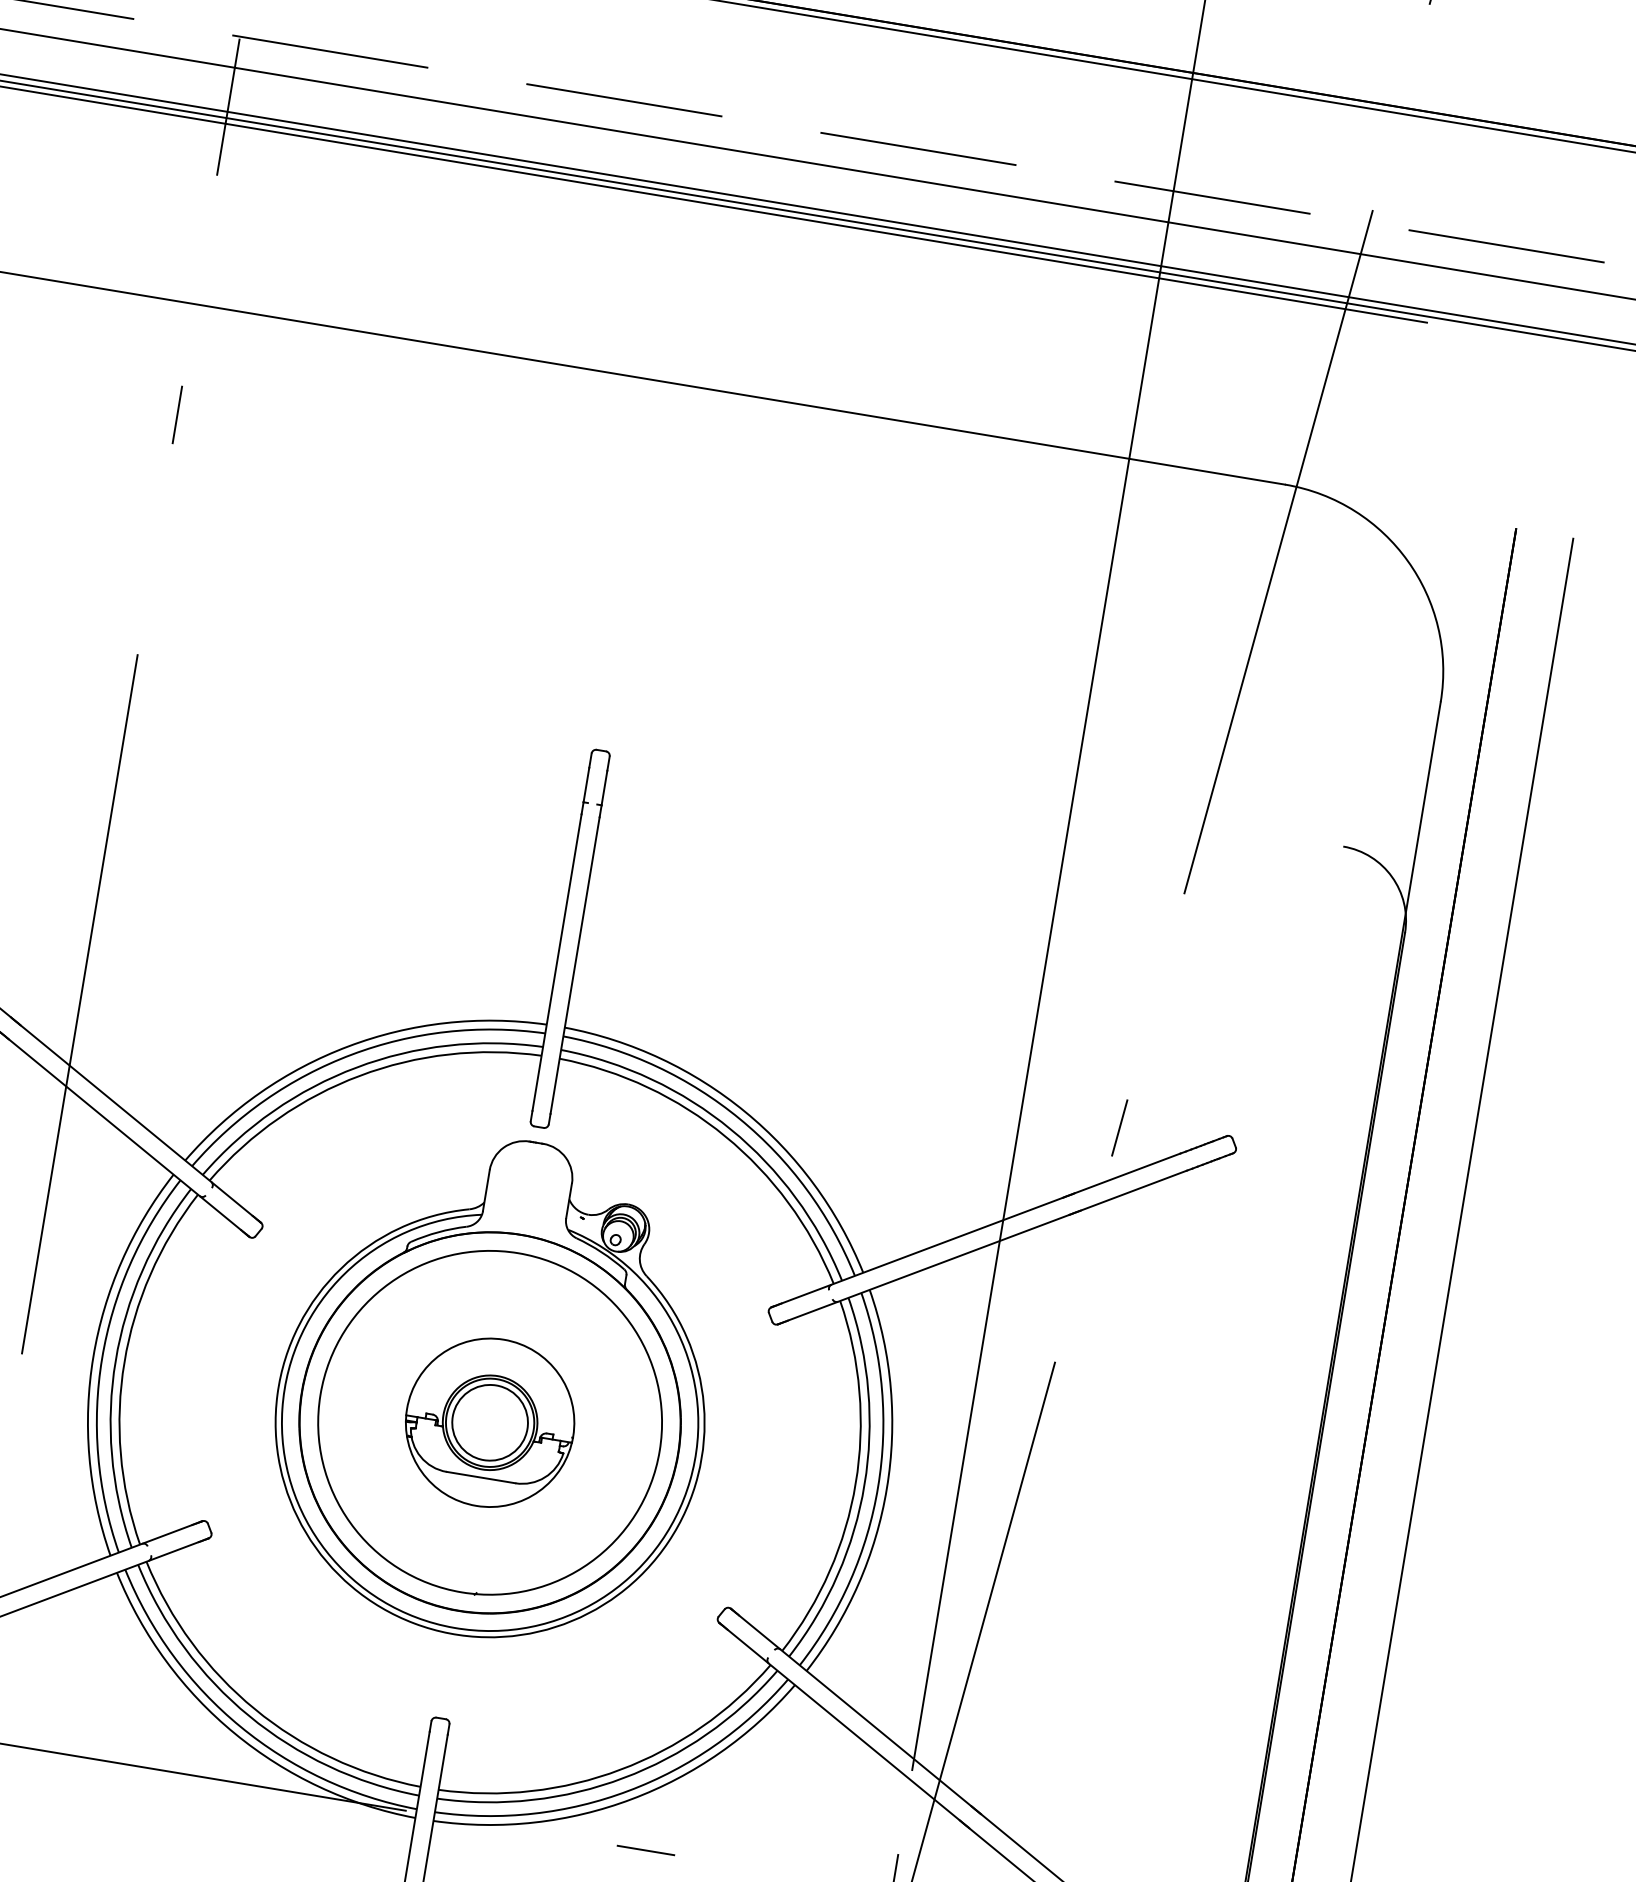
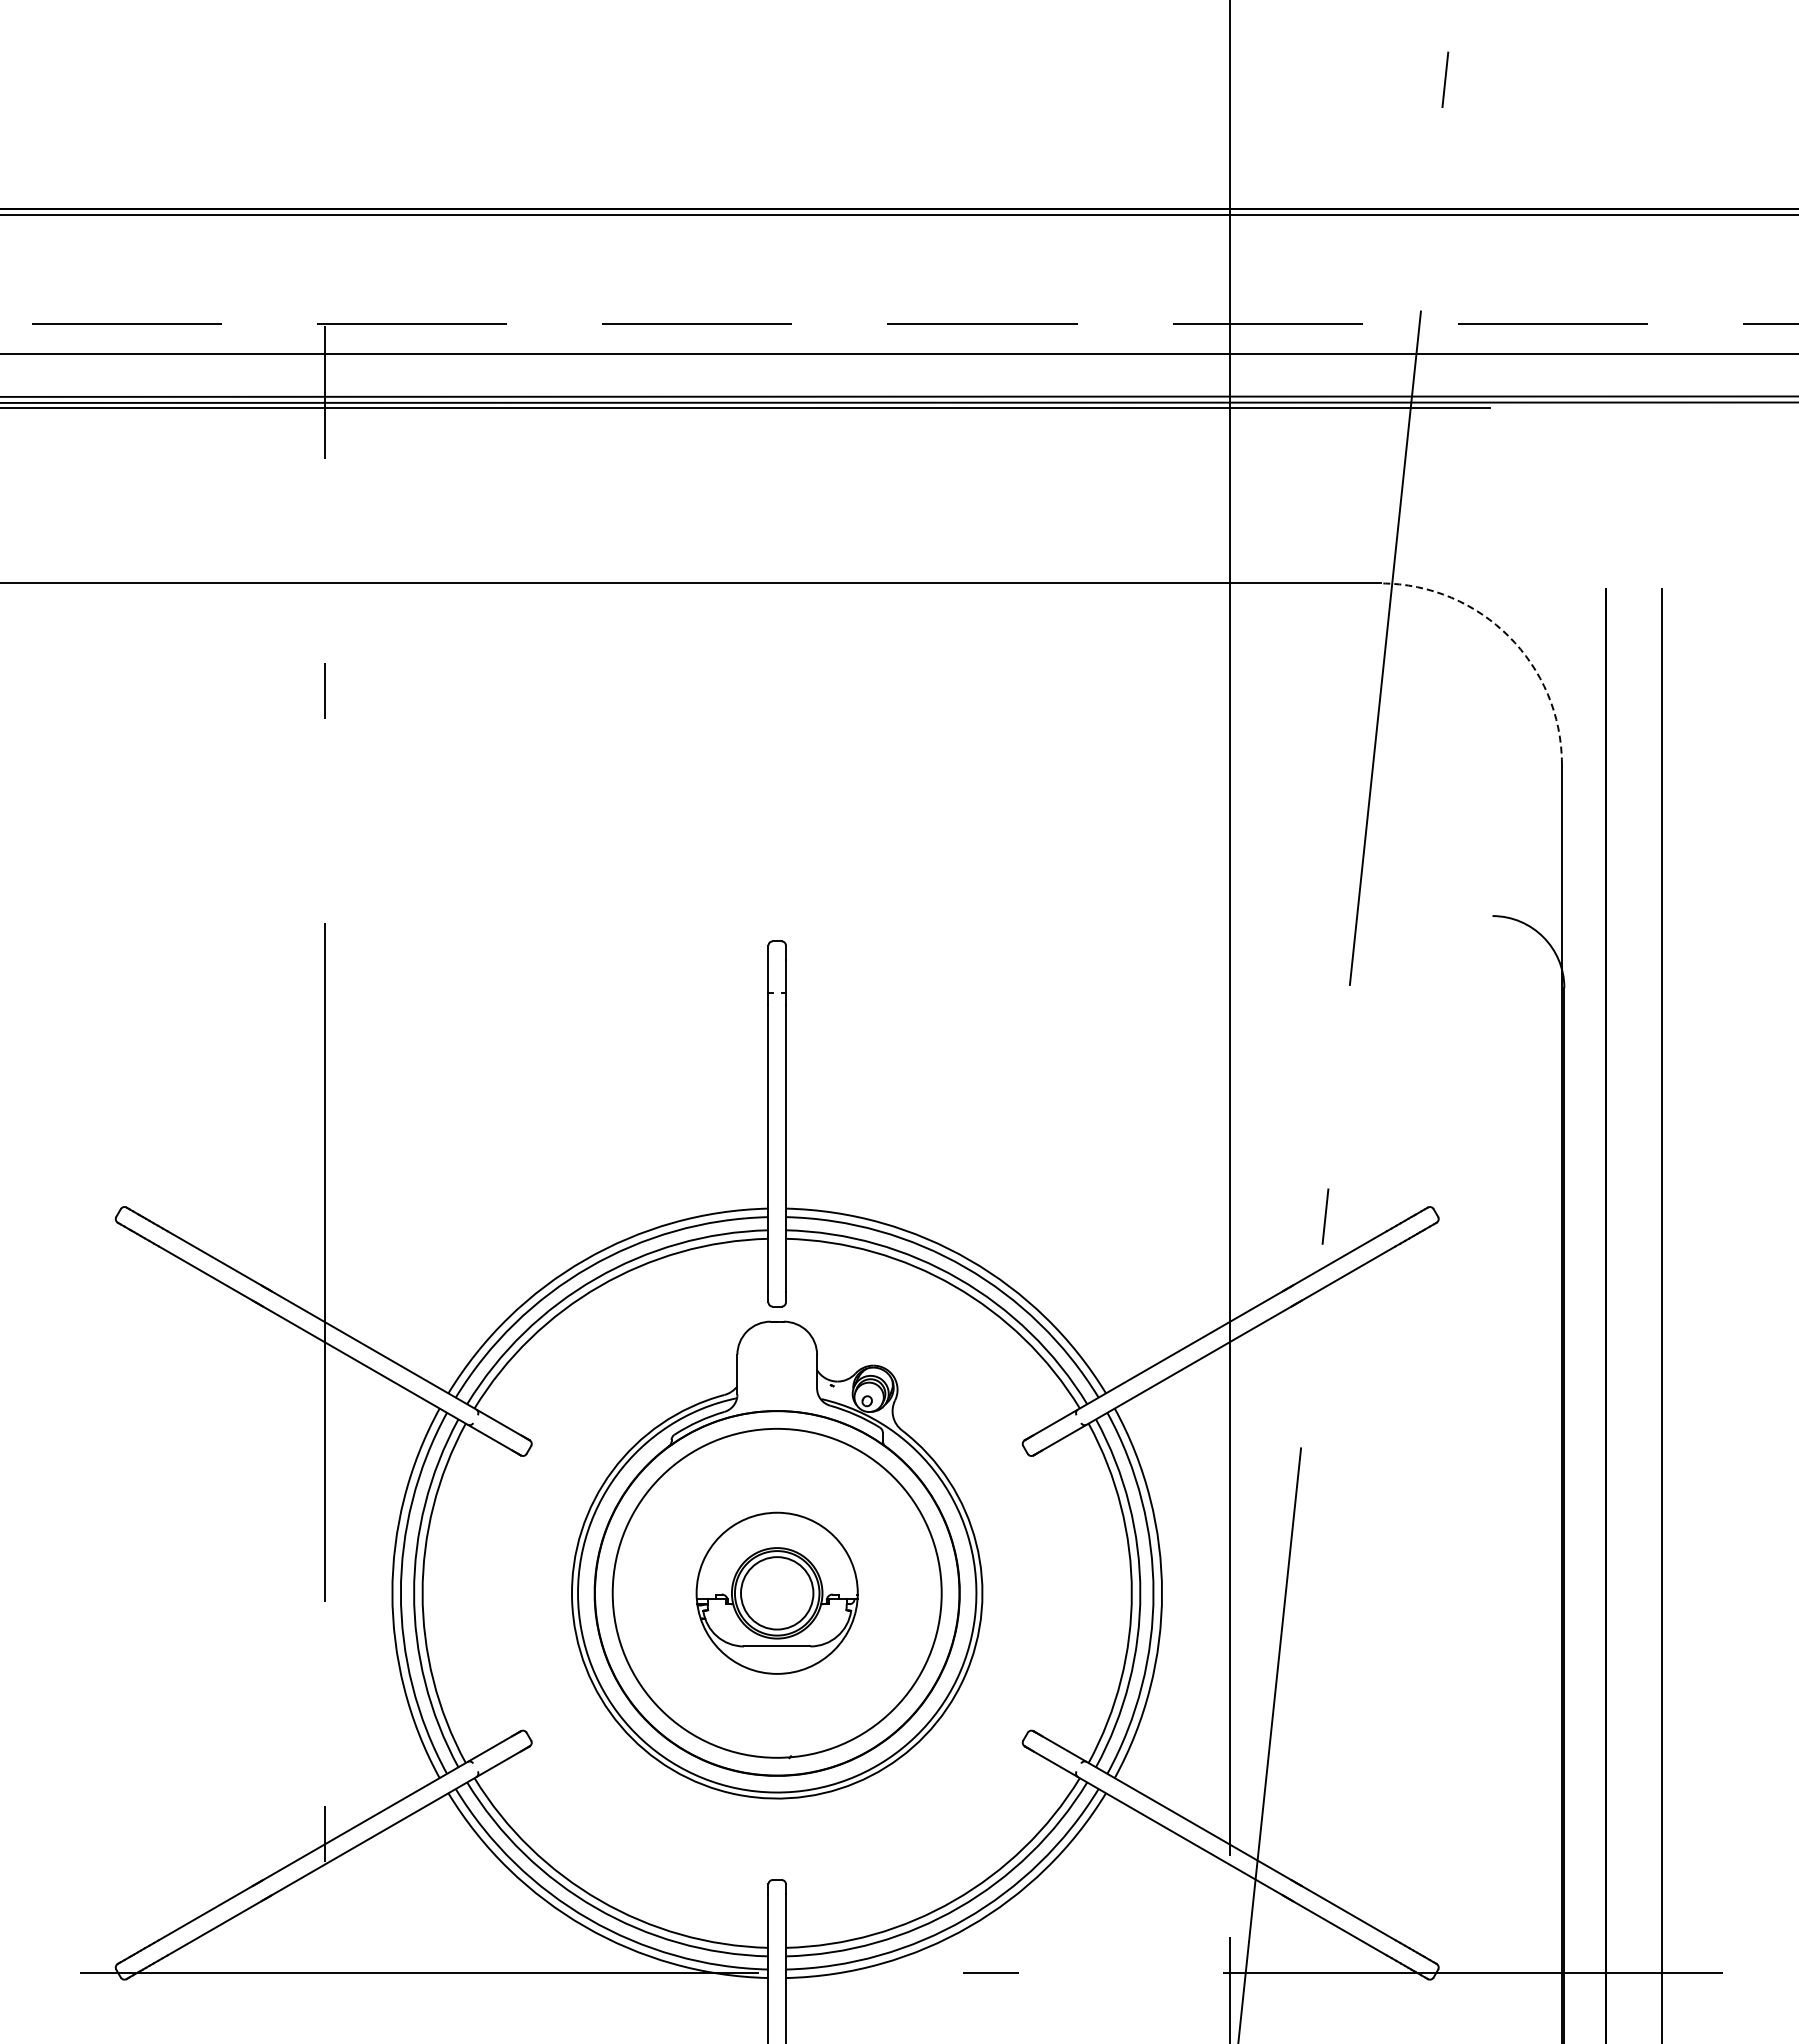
arc: (1407, 561) -> (1508, 636), solid -> dashed

